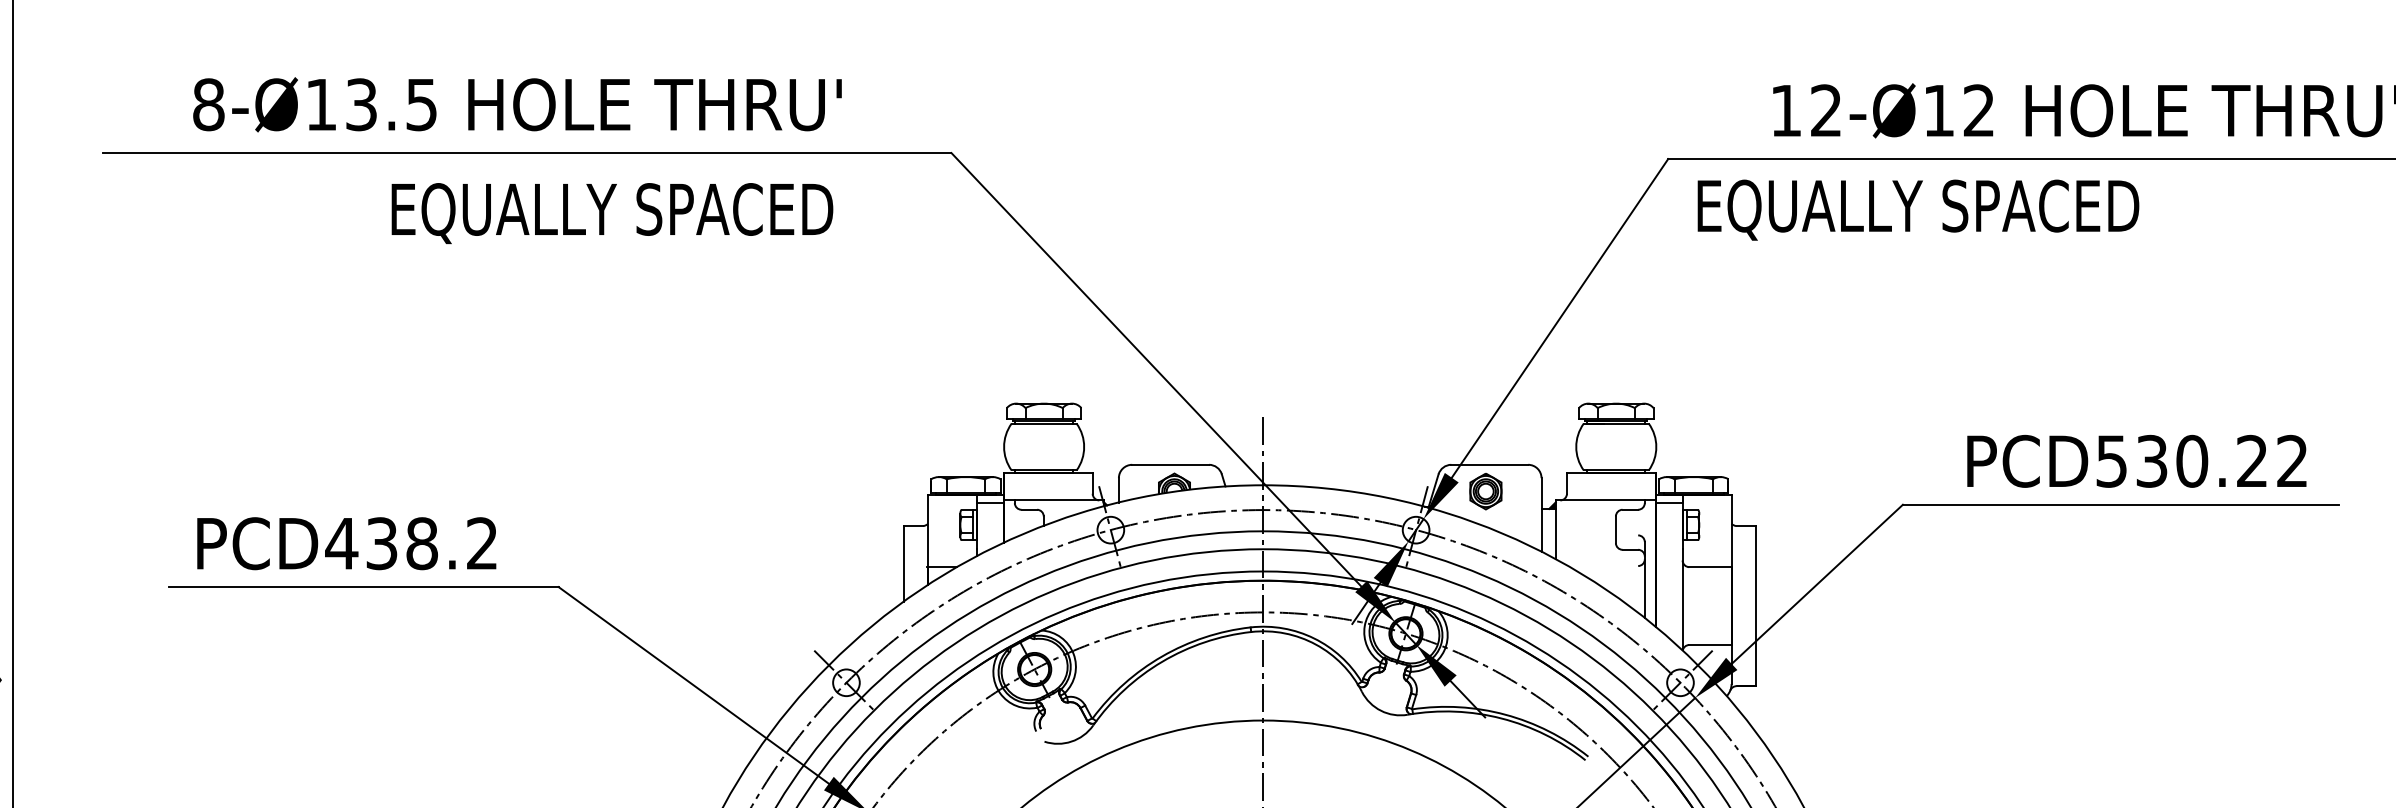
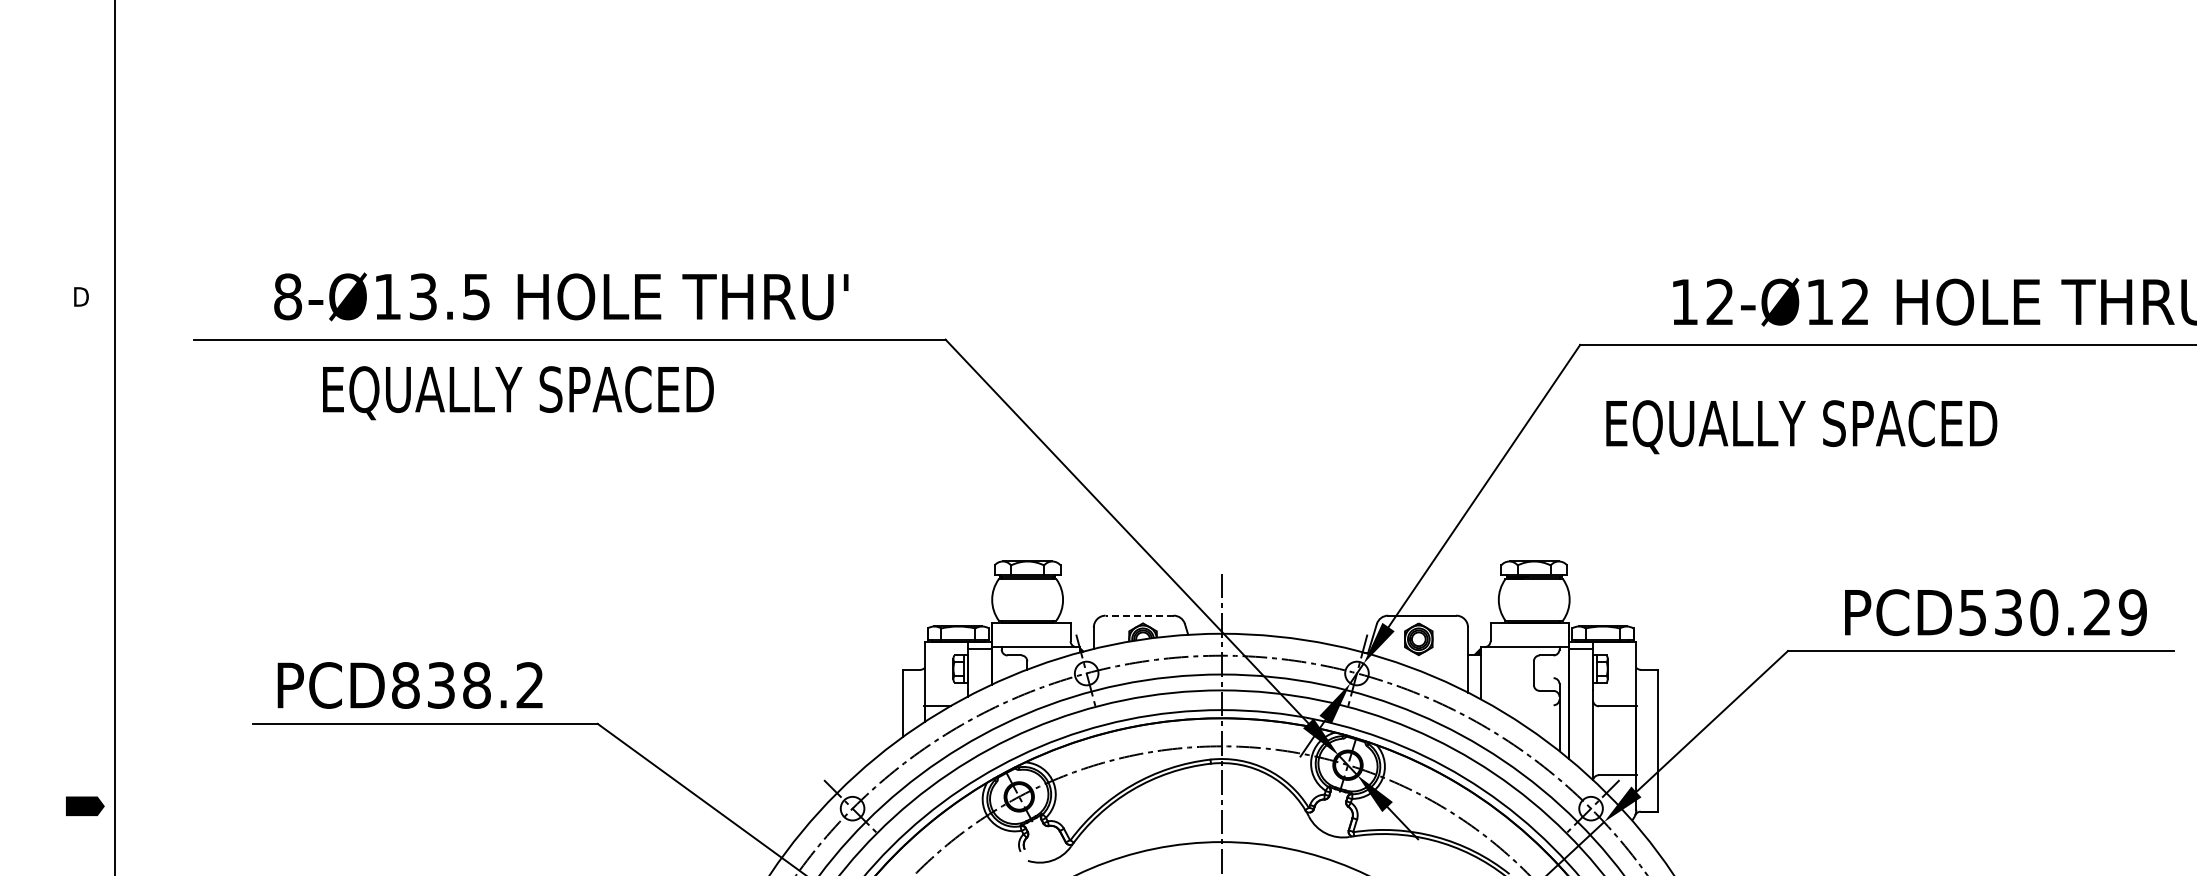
text: (1918, 210) -> (1801, 427), moved
text: (612, 213) -> (518, 393), moved
text: (2291, 461) -> (2132, 612), PCD530.22 -> PCD530.29
line: (1170, 464) -> (1139, 615), solid -> dashed
text: (341, 543) -> (405, 685), PCD438.2 -> PCD838.2

